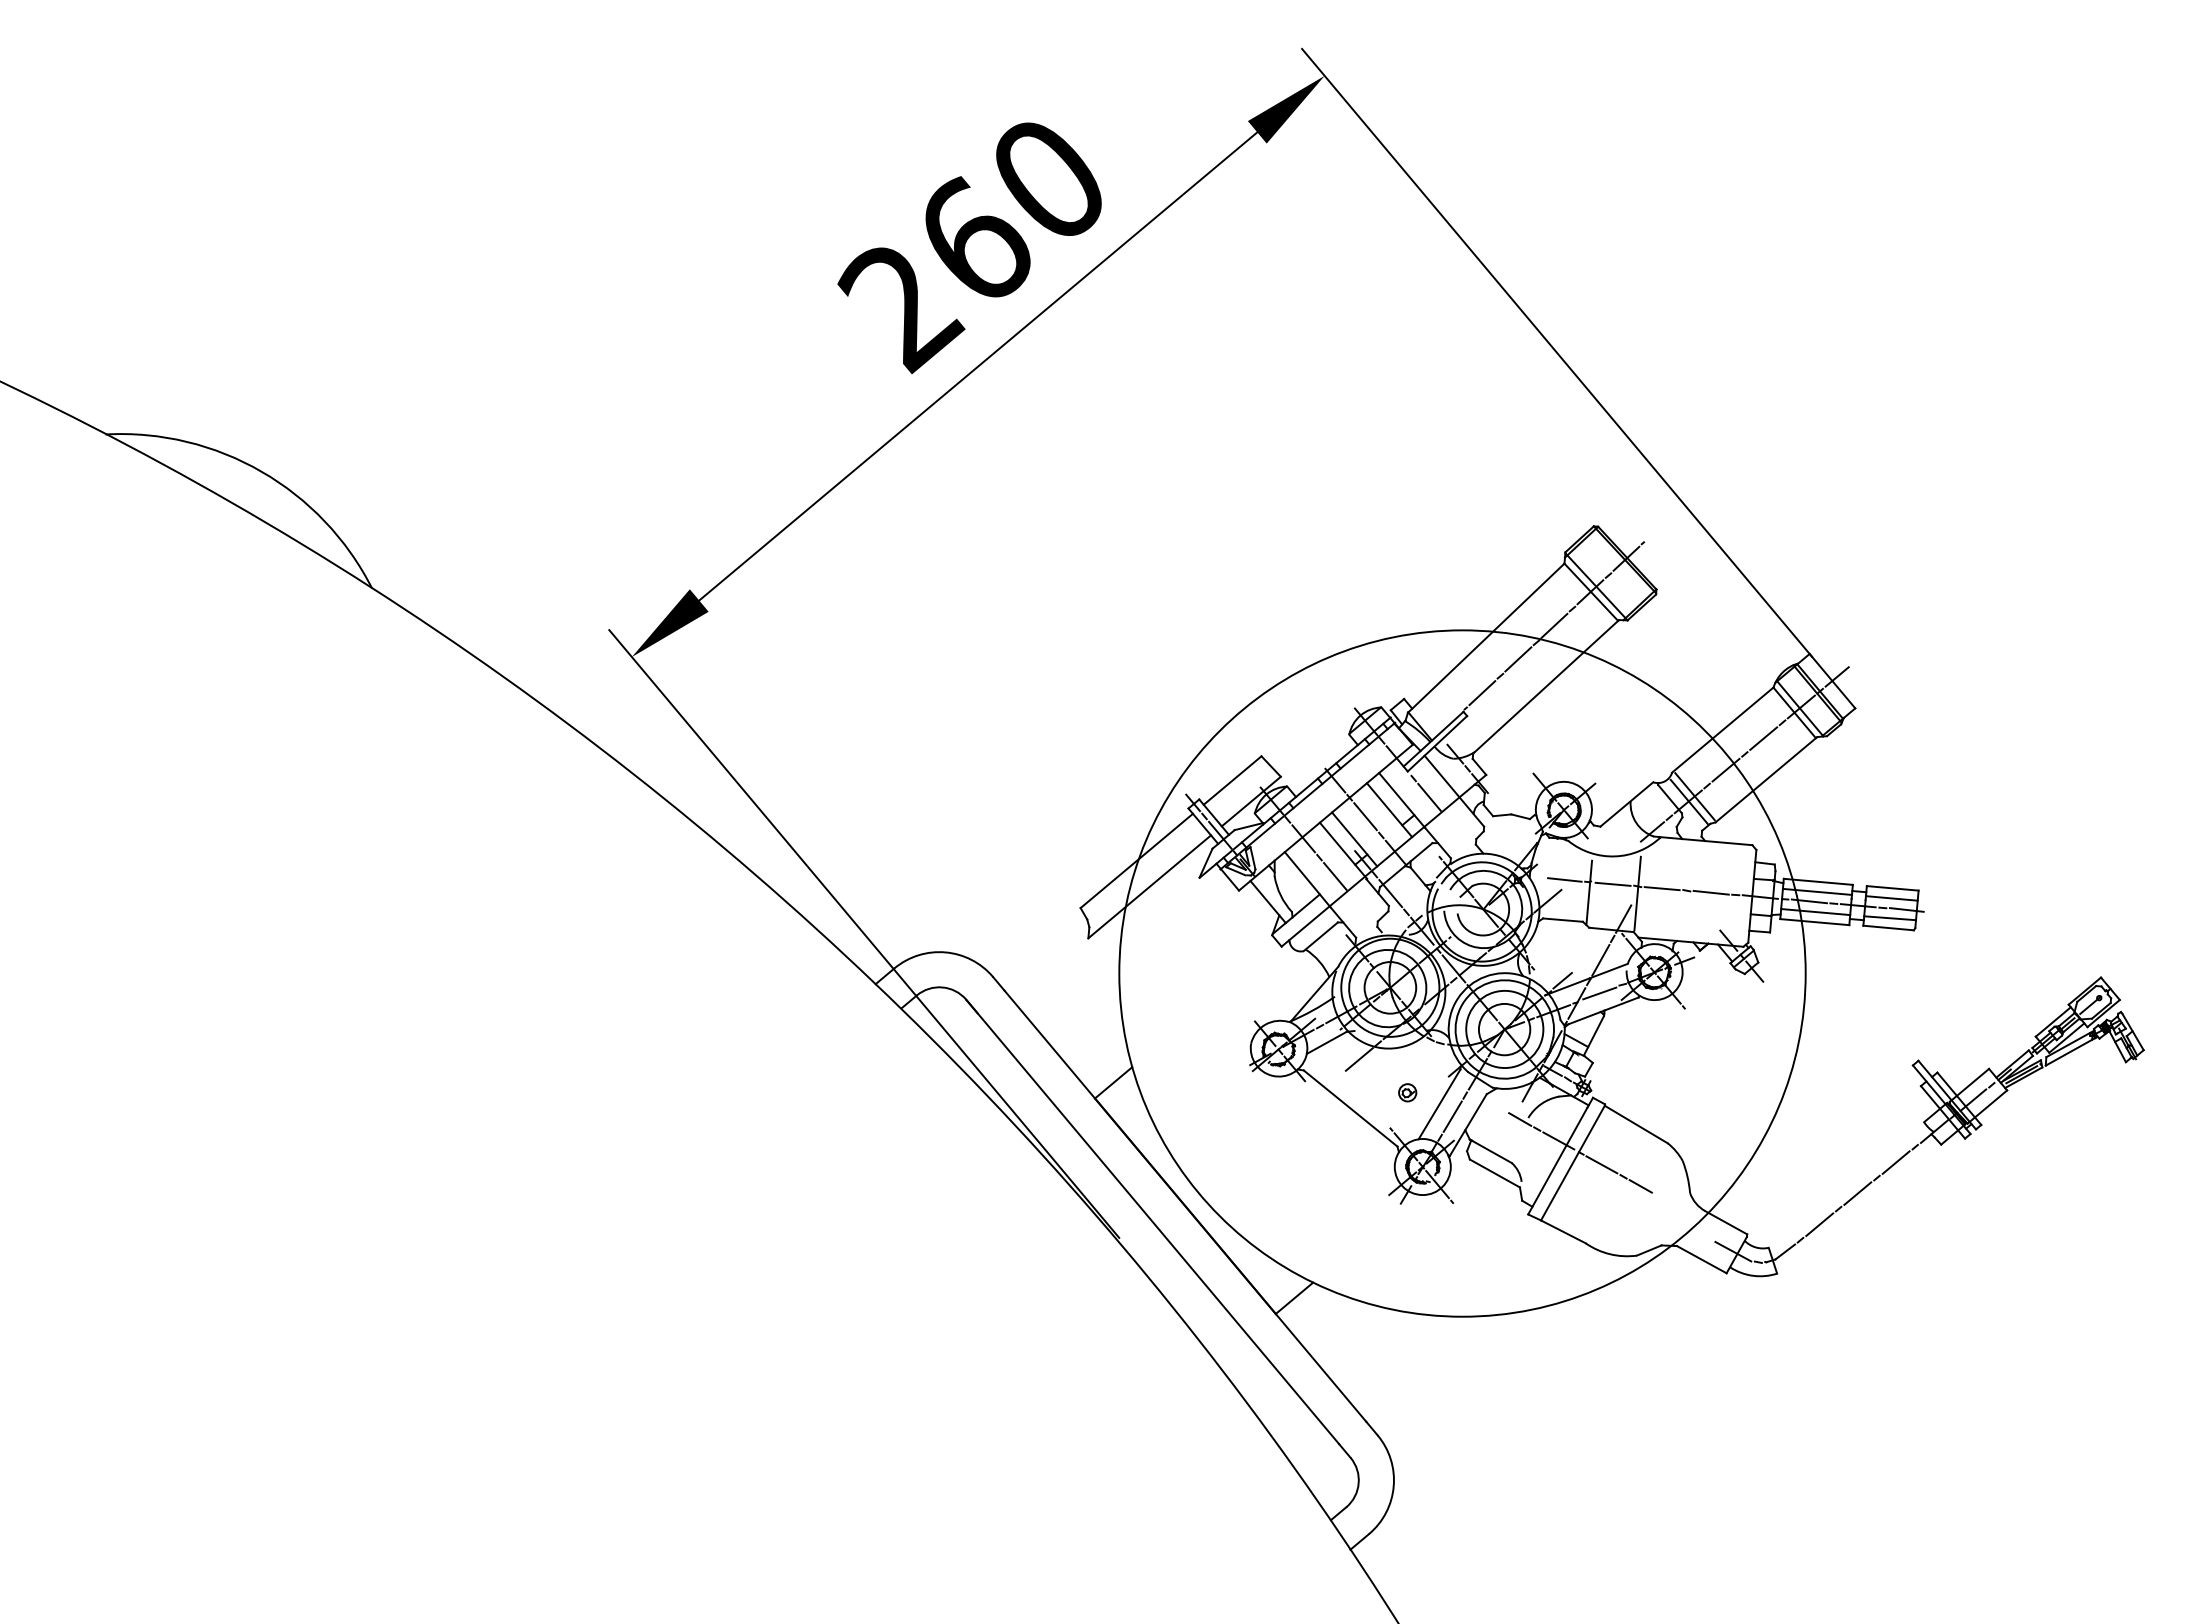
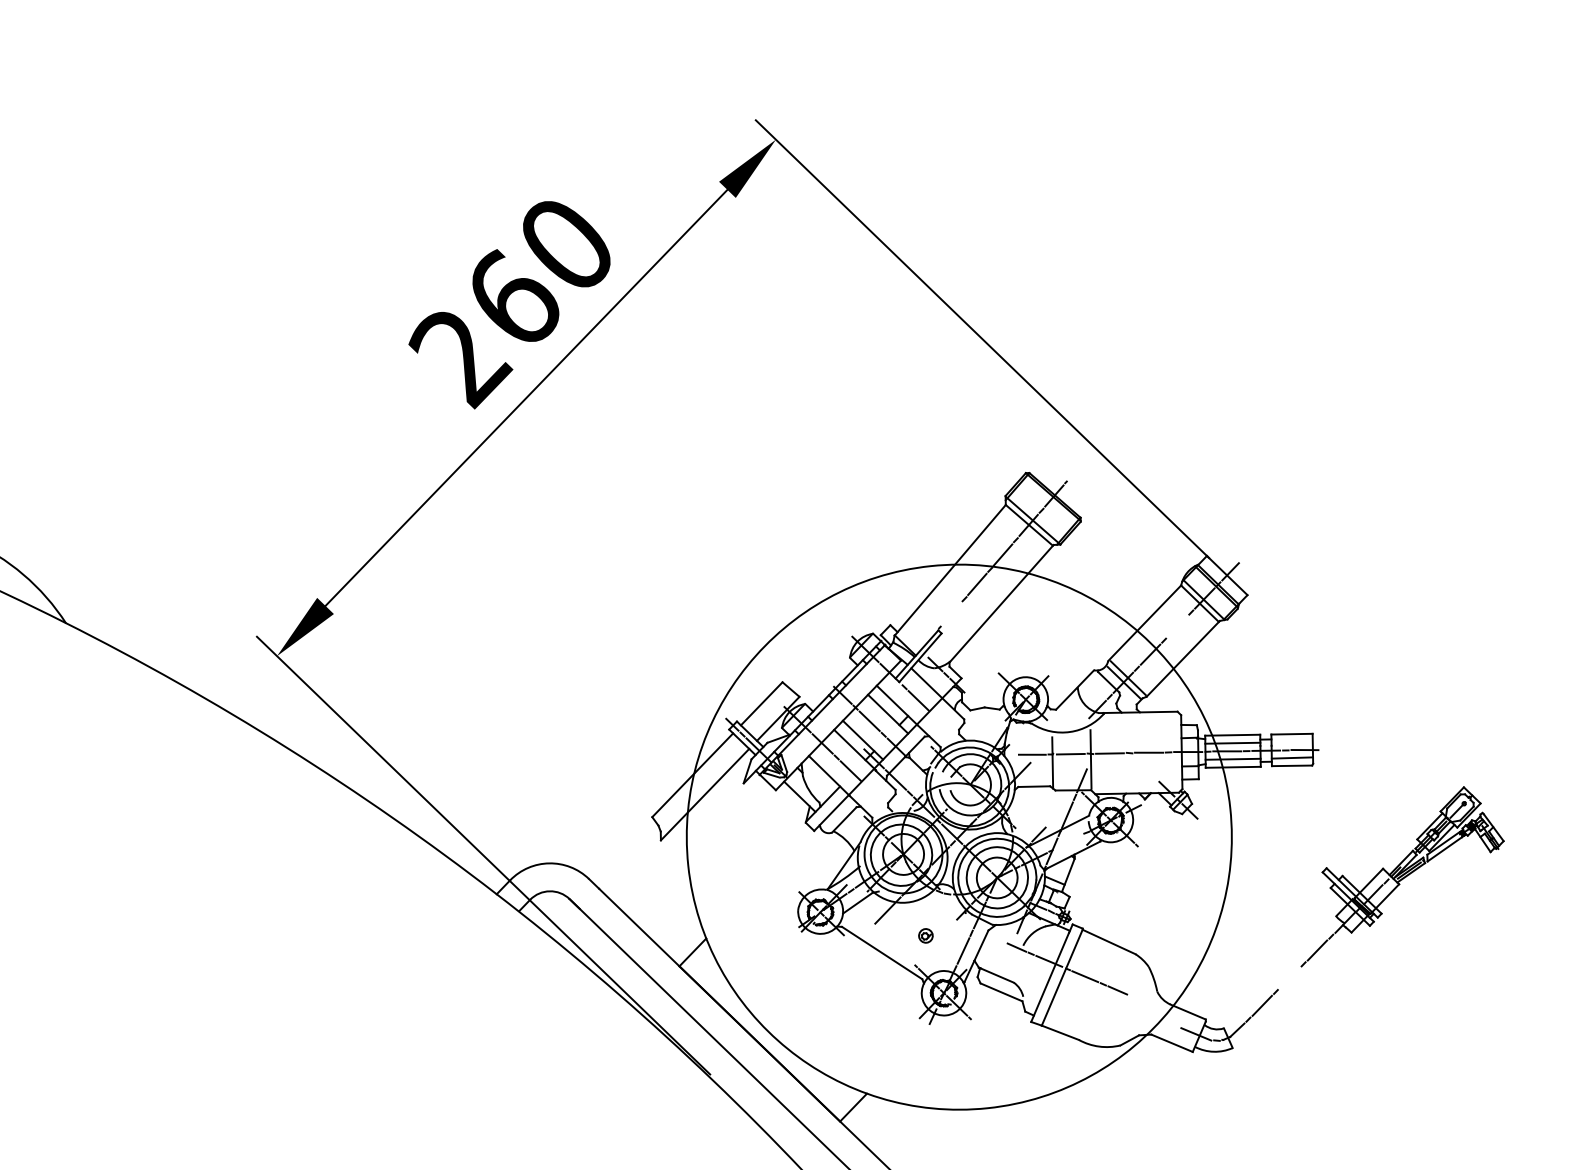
line: (1482, 693) -> (951, 614), removed
line: (1763, 738) -> (1177, 626), removed
line: (1891, 898) -> (1291, 742), removed
line: (1599, 993) -> (1069, 841), removed
line: (1439, 1104) -> (952, 942), removed
line: (1857, 1193) -> (1289, 978), removed

